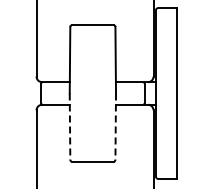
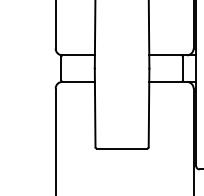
line: (70, 127) -> (95, 108), dashed -> solid
line: (115, 127) -> (148, 108), dashed -> solid

